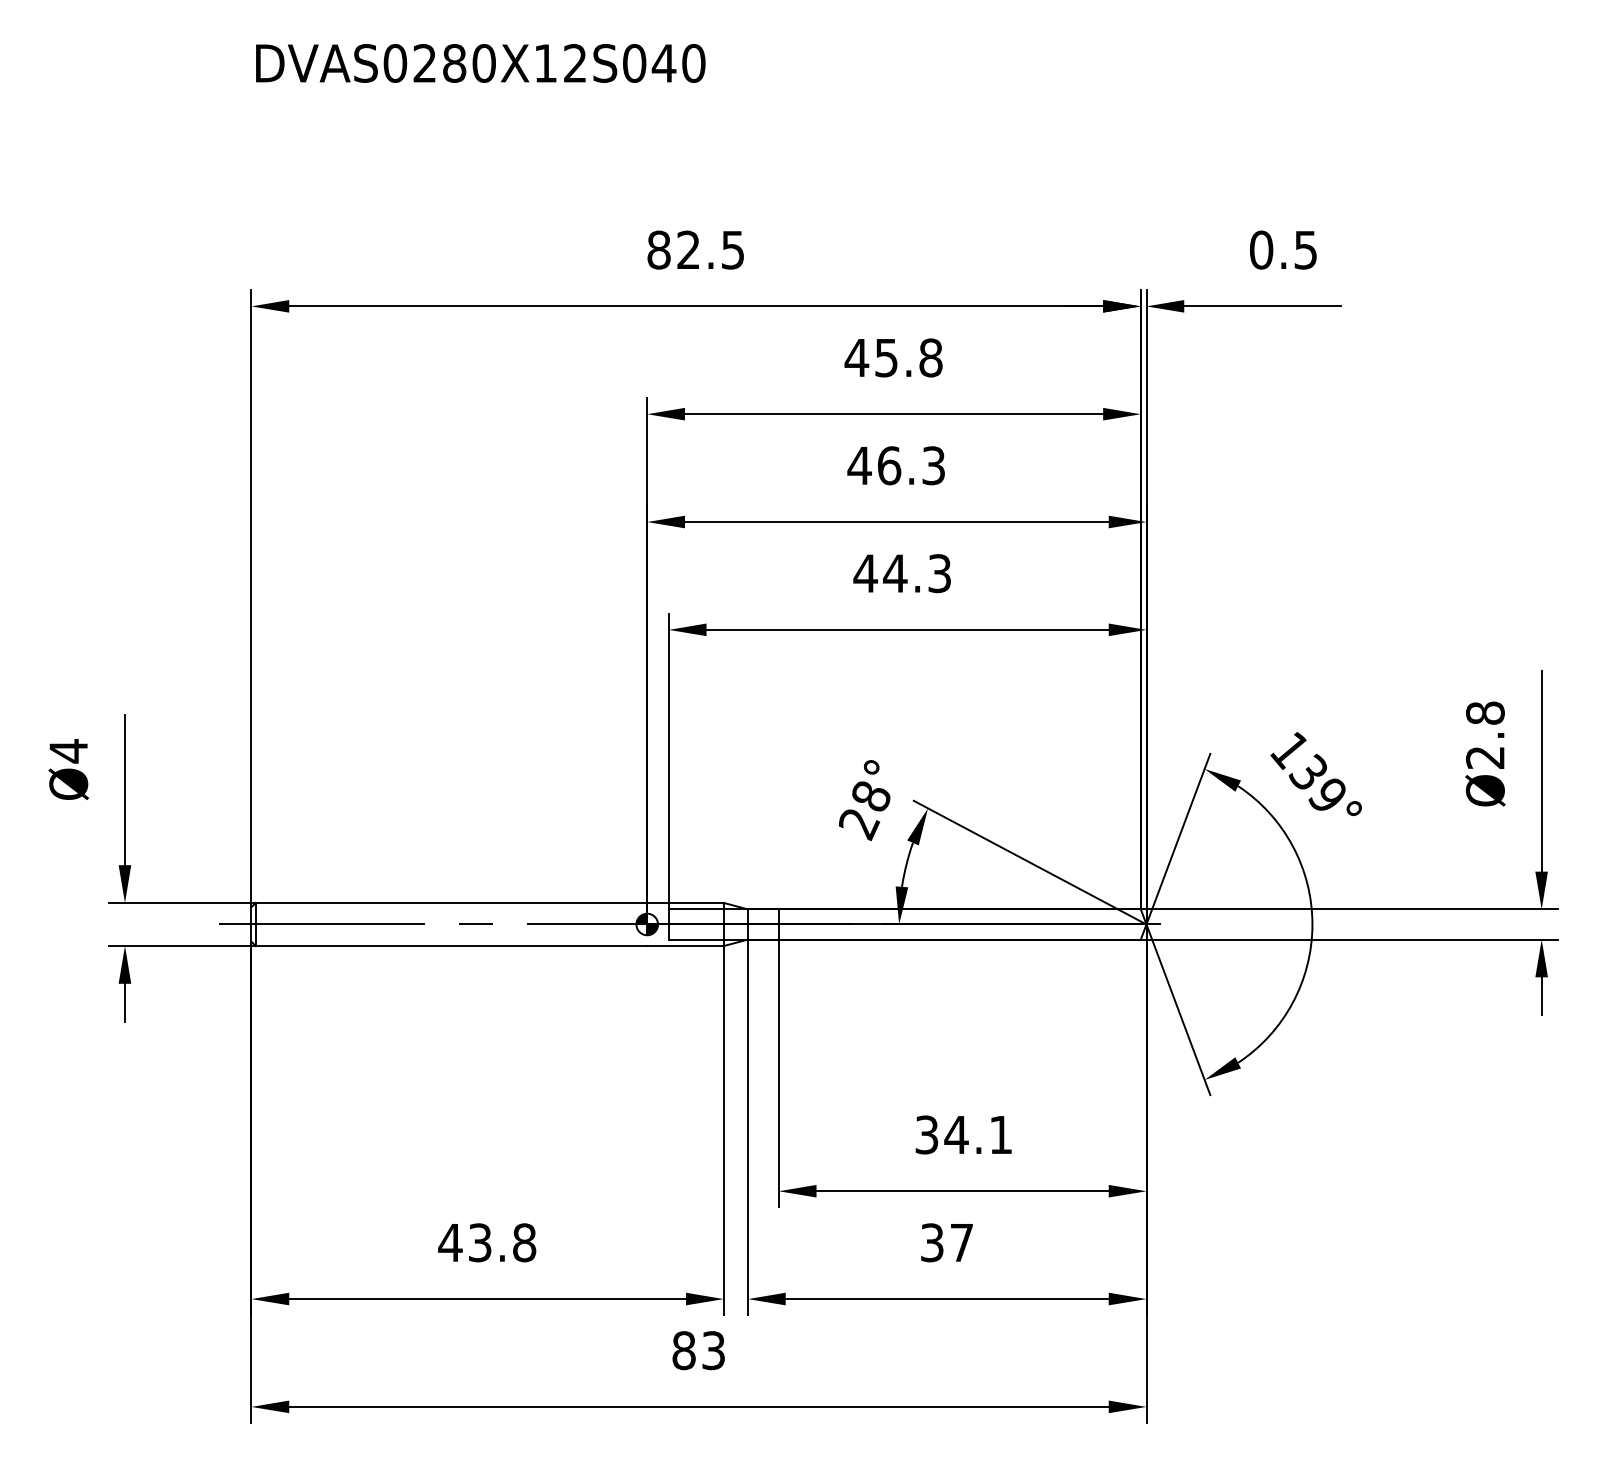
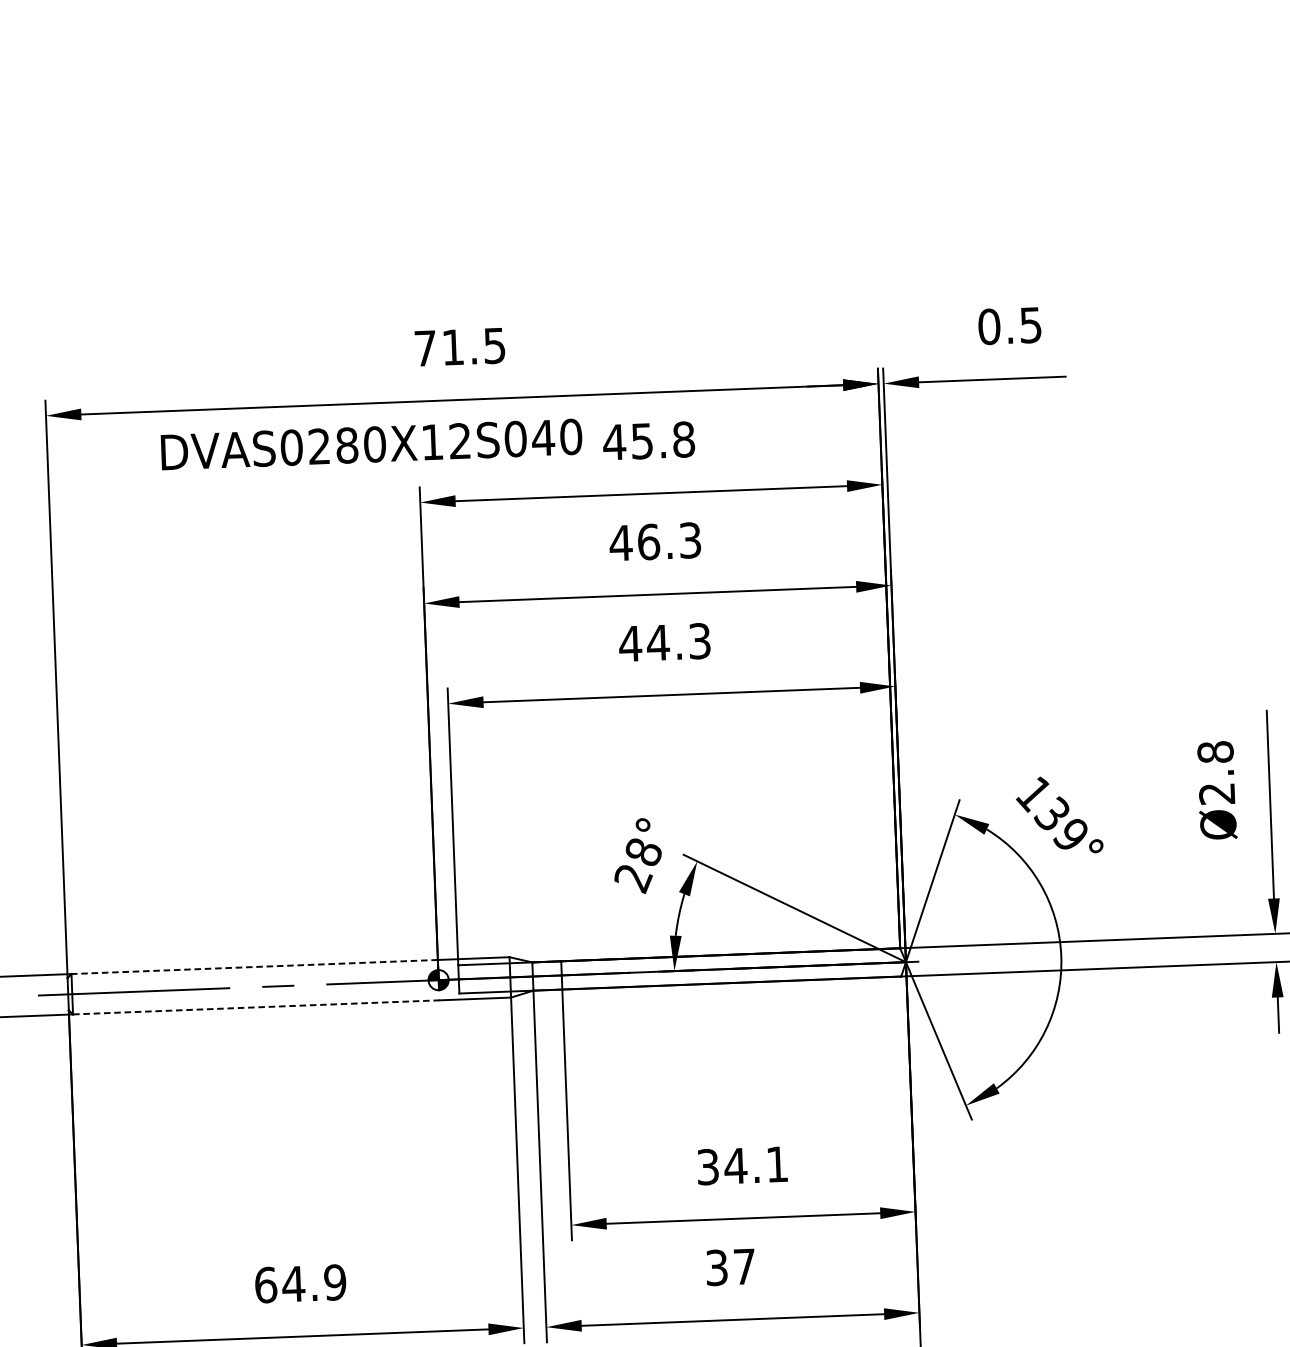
text: (480, 63) -> (371, 444), moved
text: (673, 249) -> (438, 347), 82.5 -> 71.5
line: (451, 902) -> (254, 966), solid -> dashed
line: (451, 946) -> (256, 1007), solid -> dashed
text: (487, 1242) -> (300, 1283), 43.8 -> 64.9

